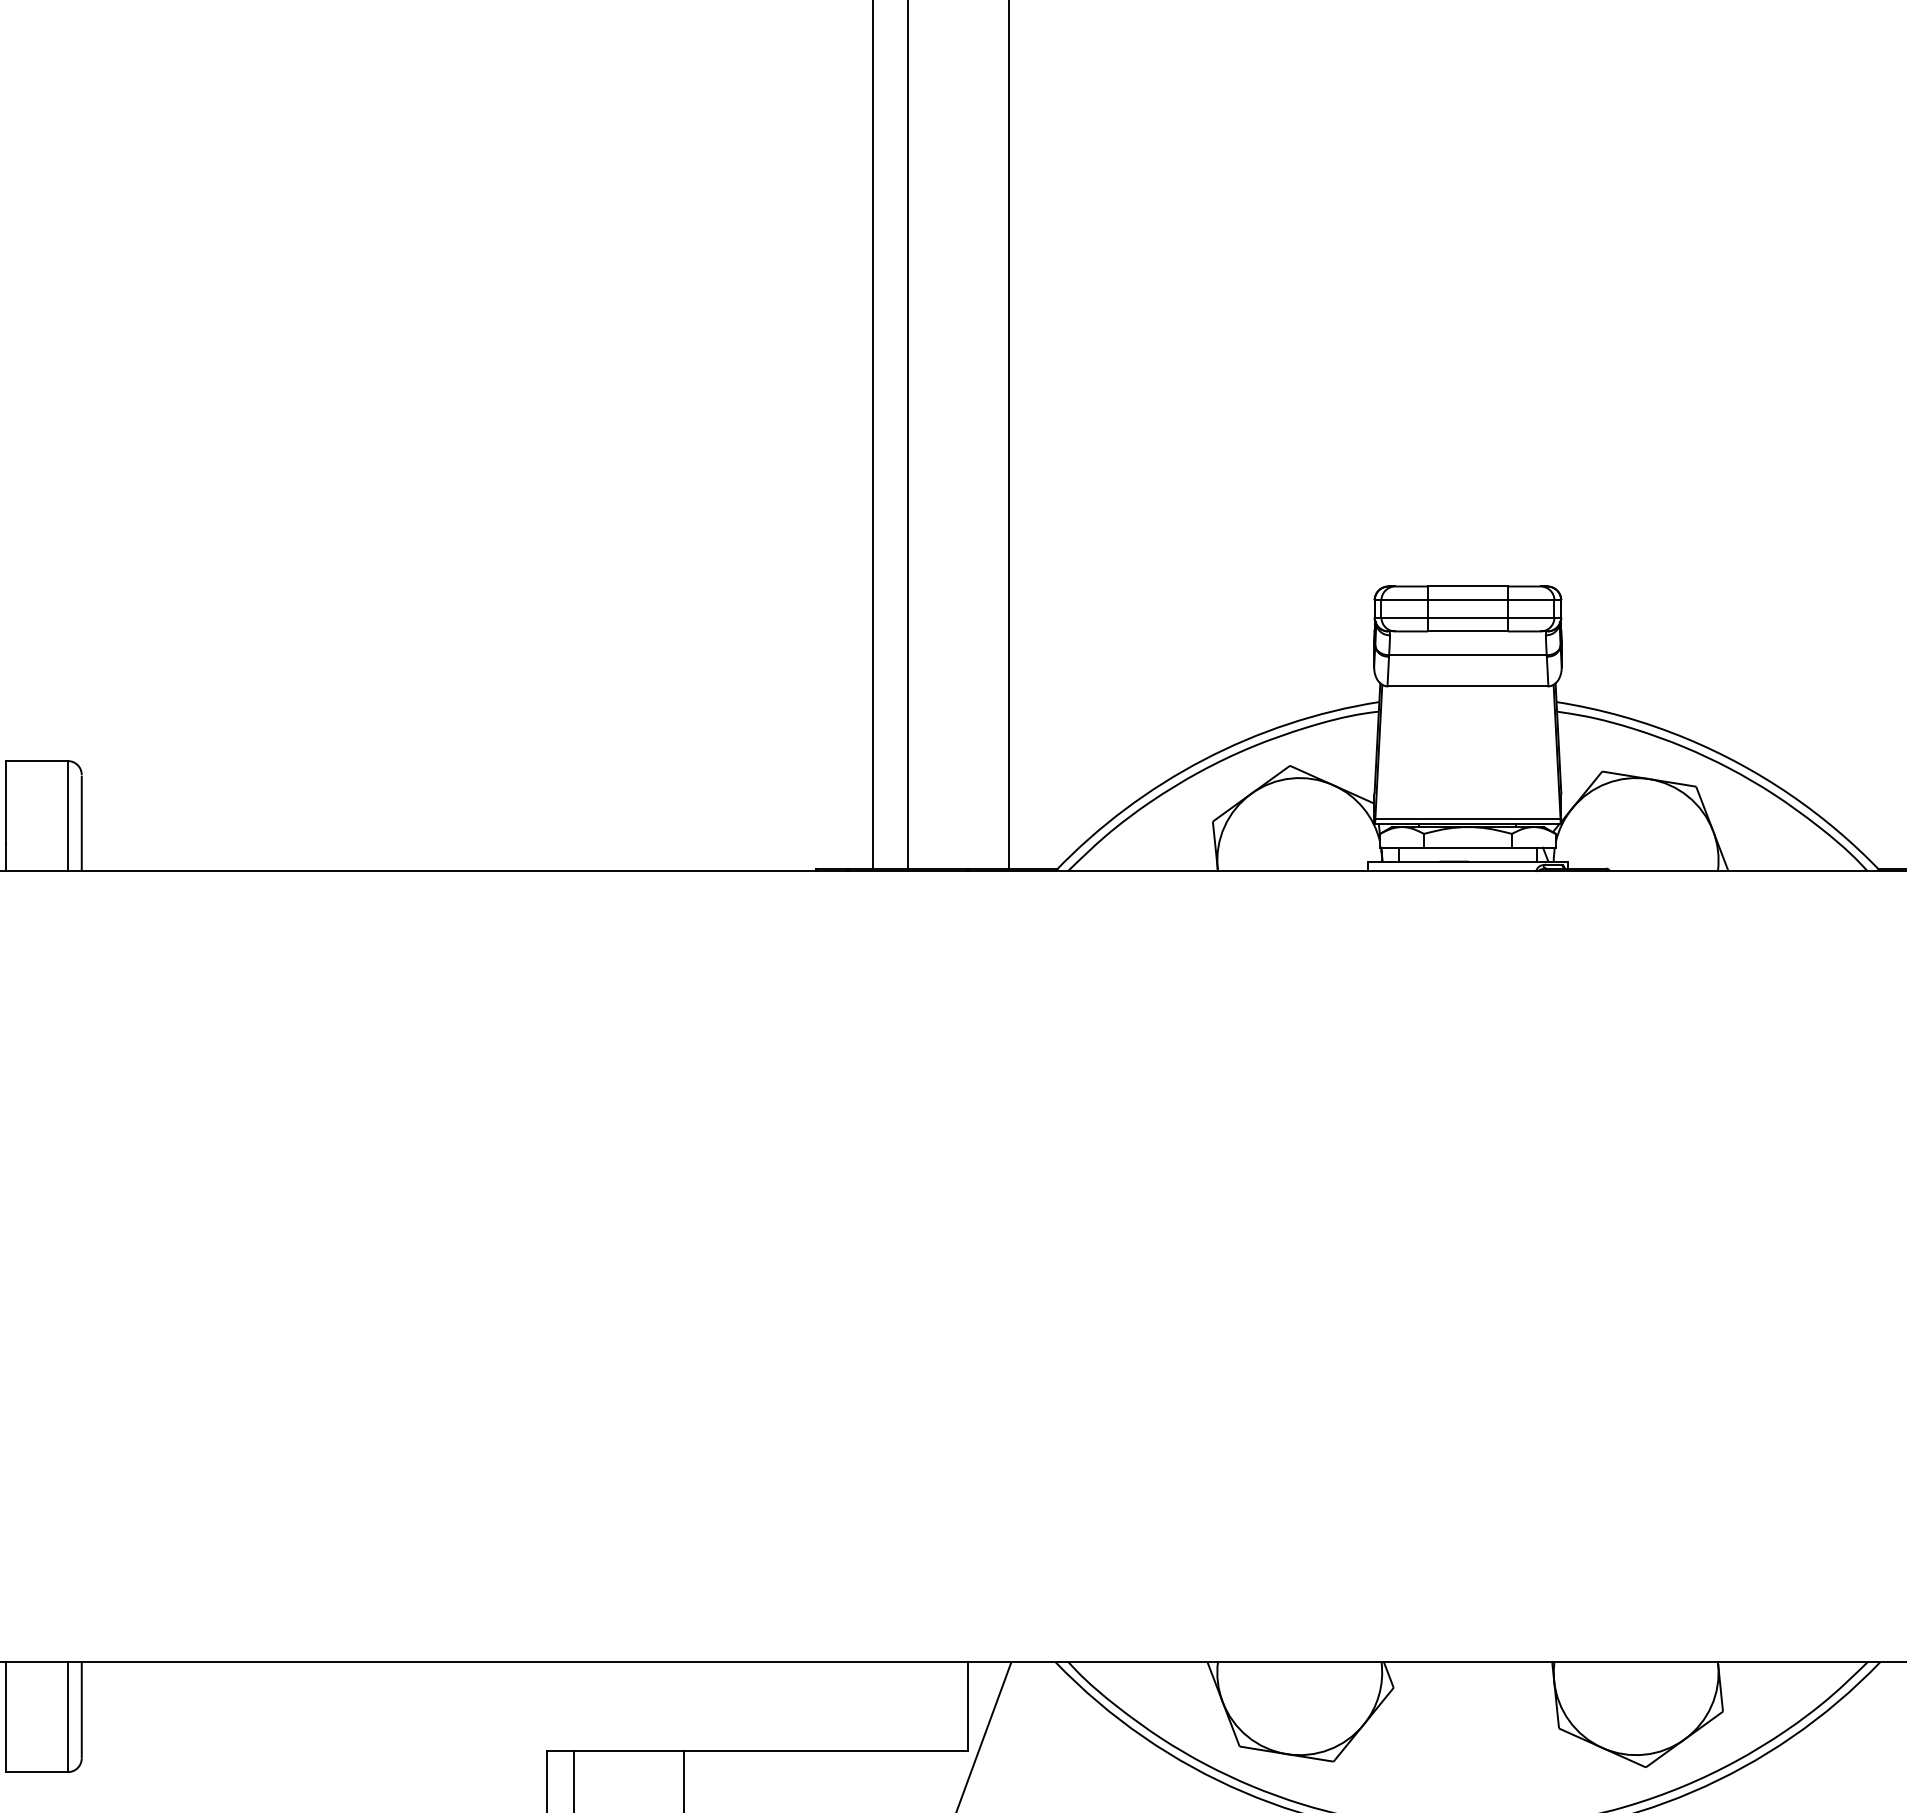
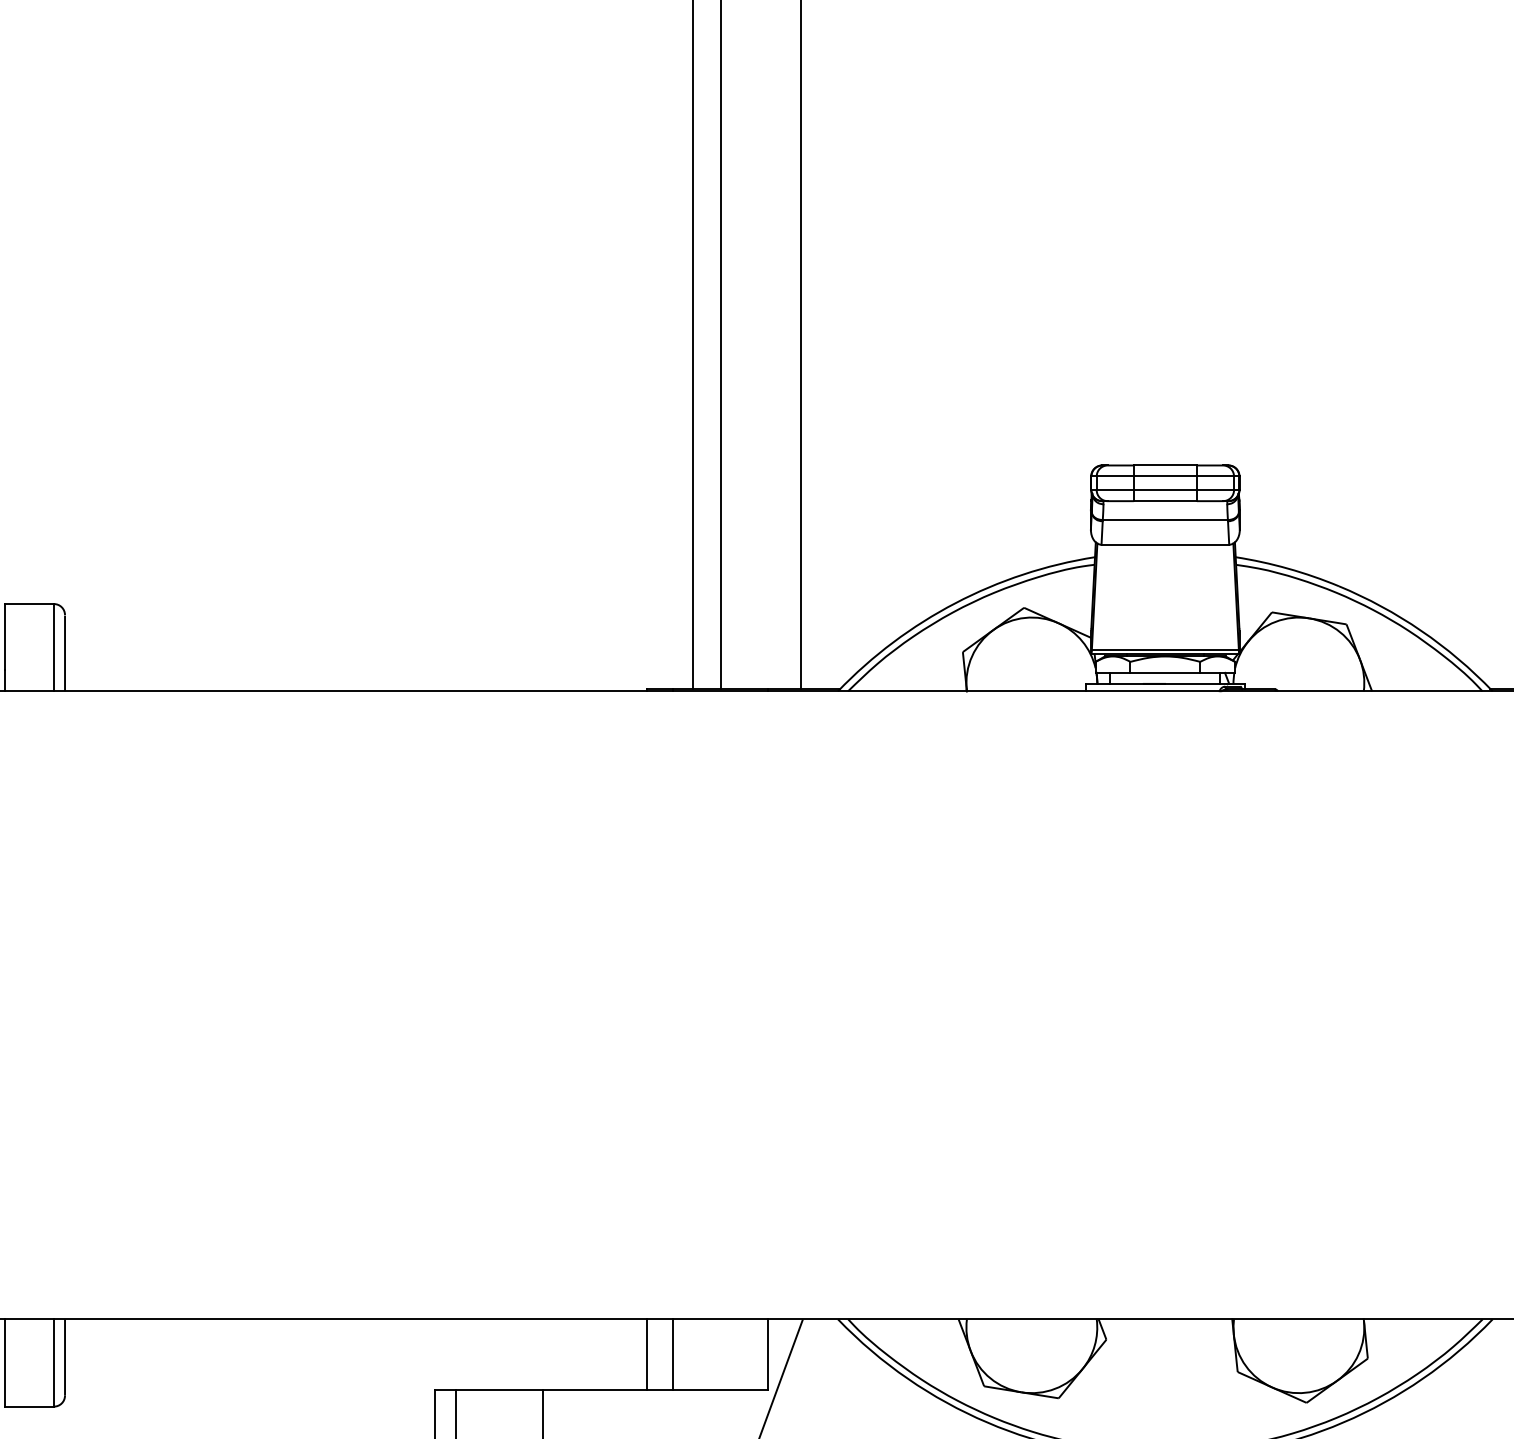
line: (815, 1706) -> (647, 1354), added
line: (847, 1706) -> (672, 1354), added

